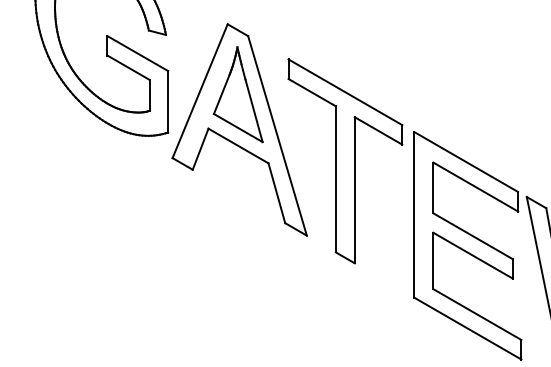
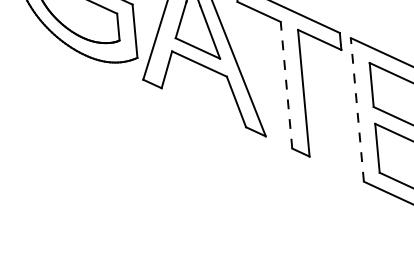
line: (335, 178) -> (286, 84), solid -> dashed
line: (414, 214) -> (357, 109), solid -> dashed

